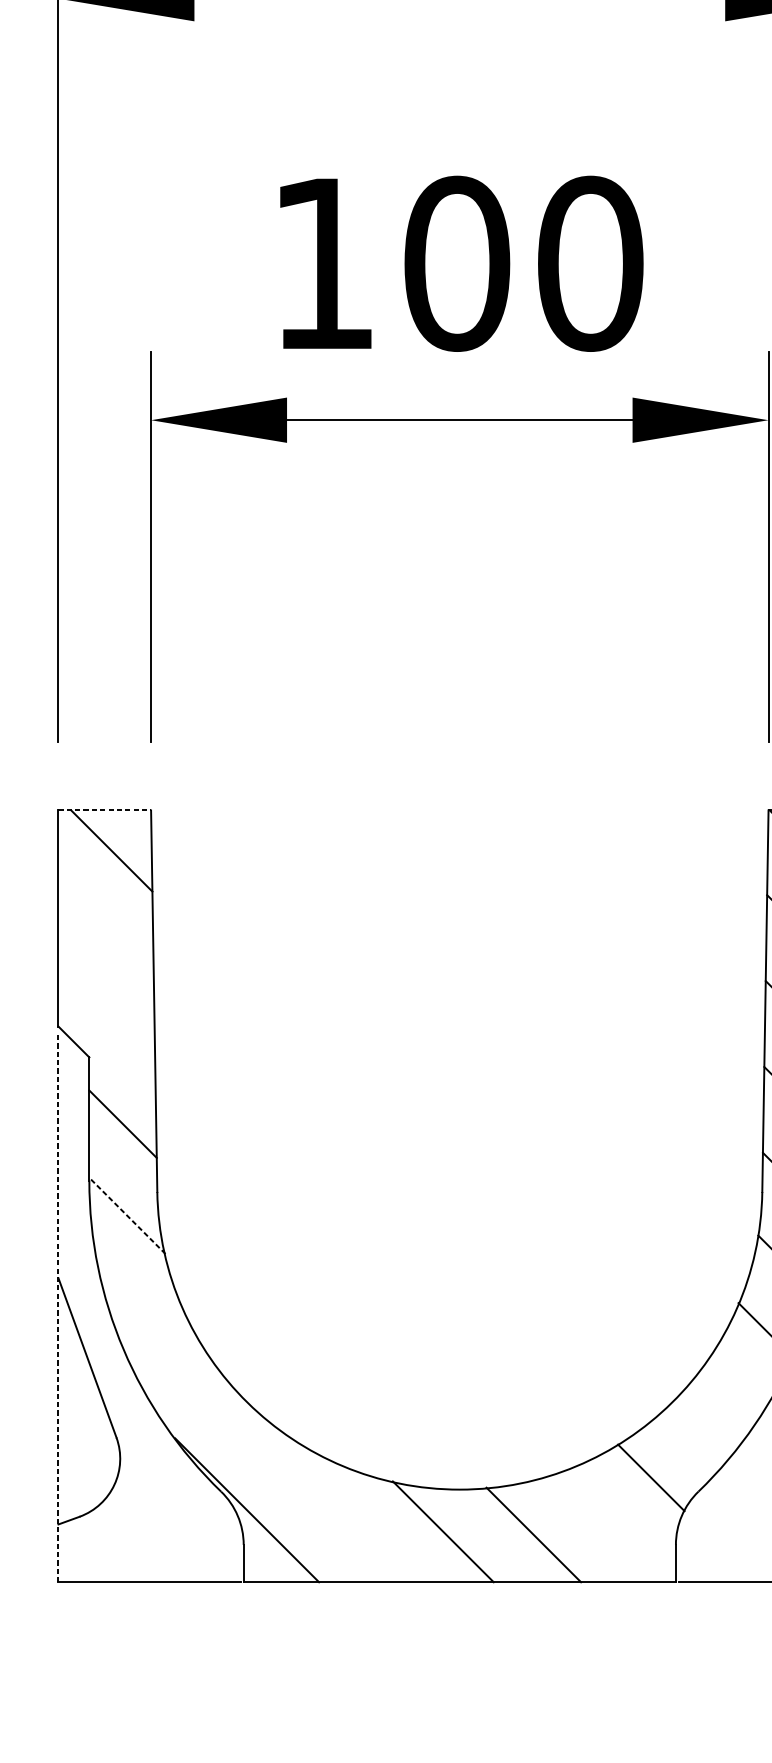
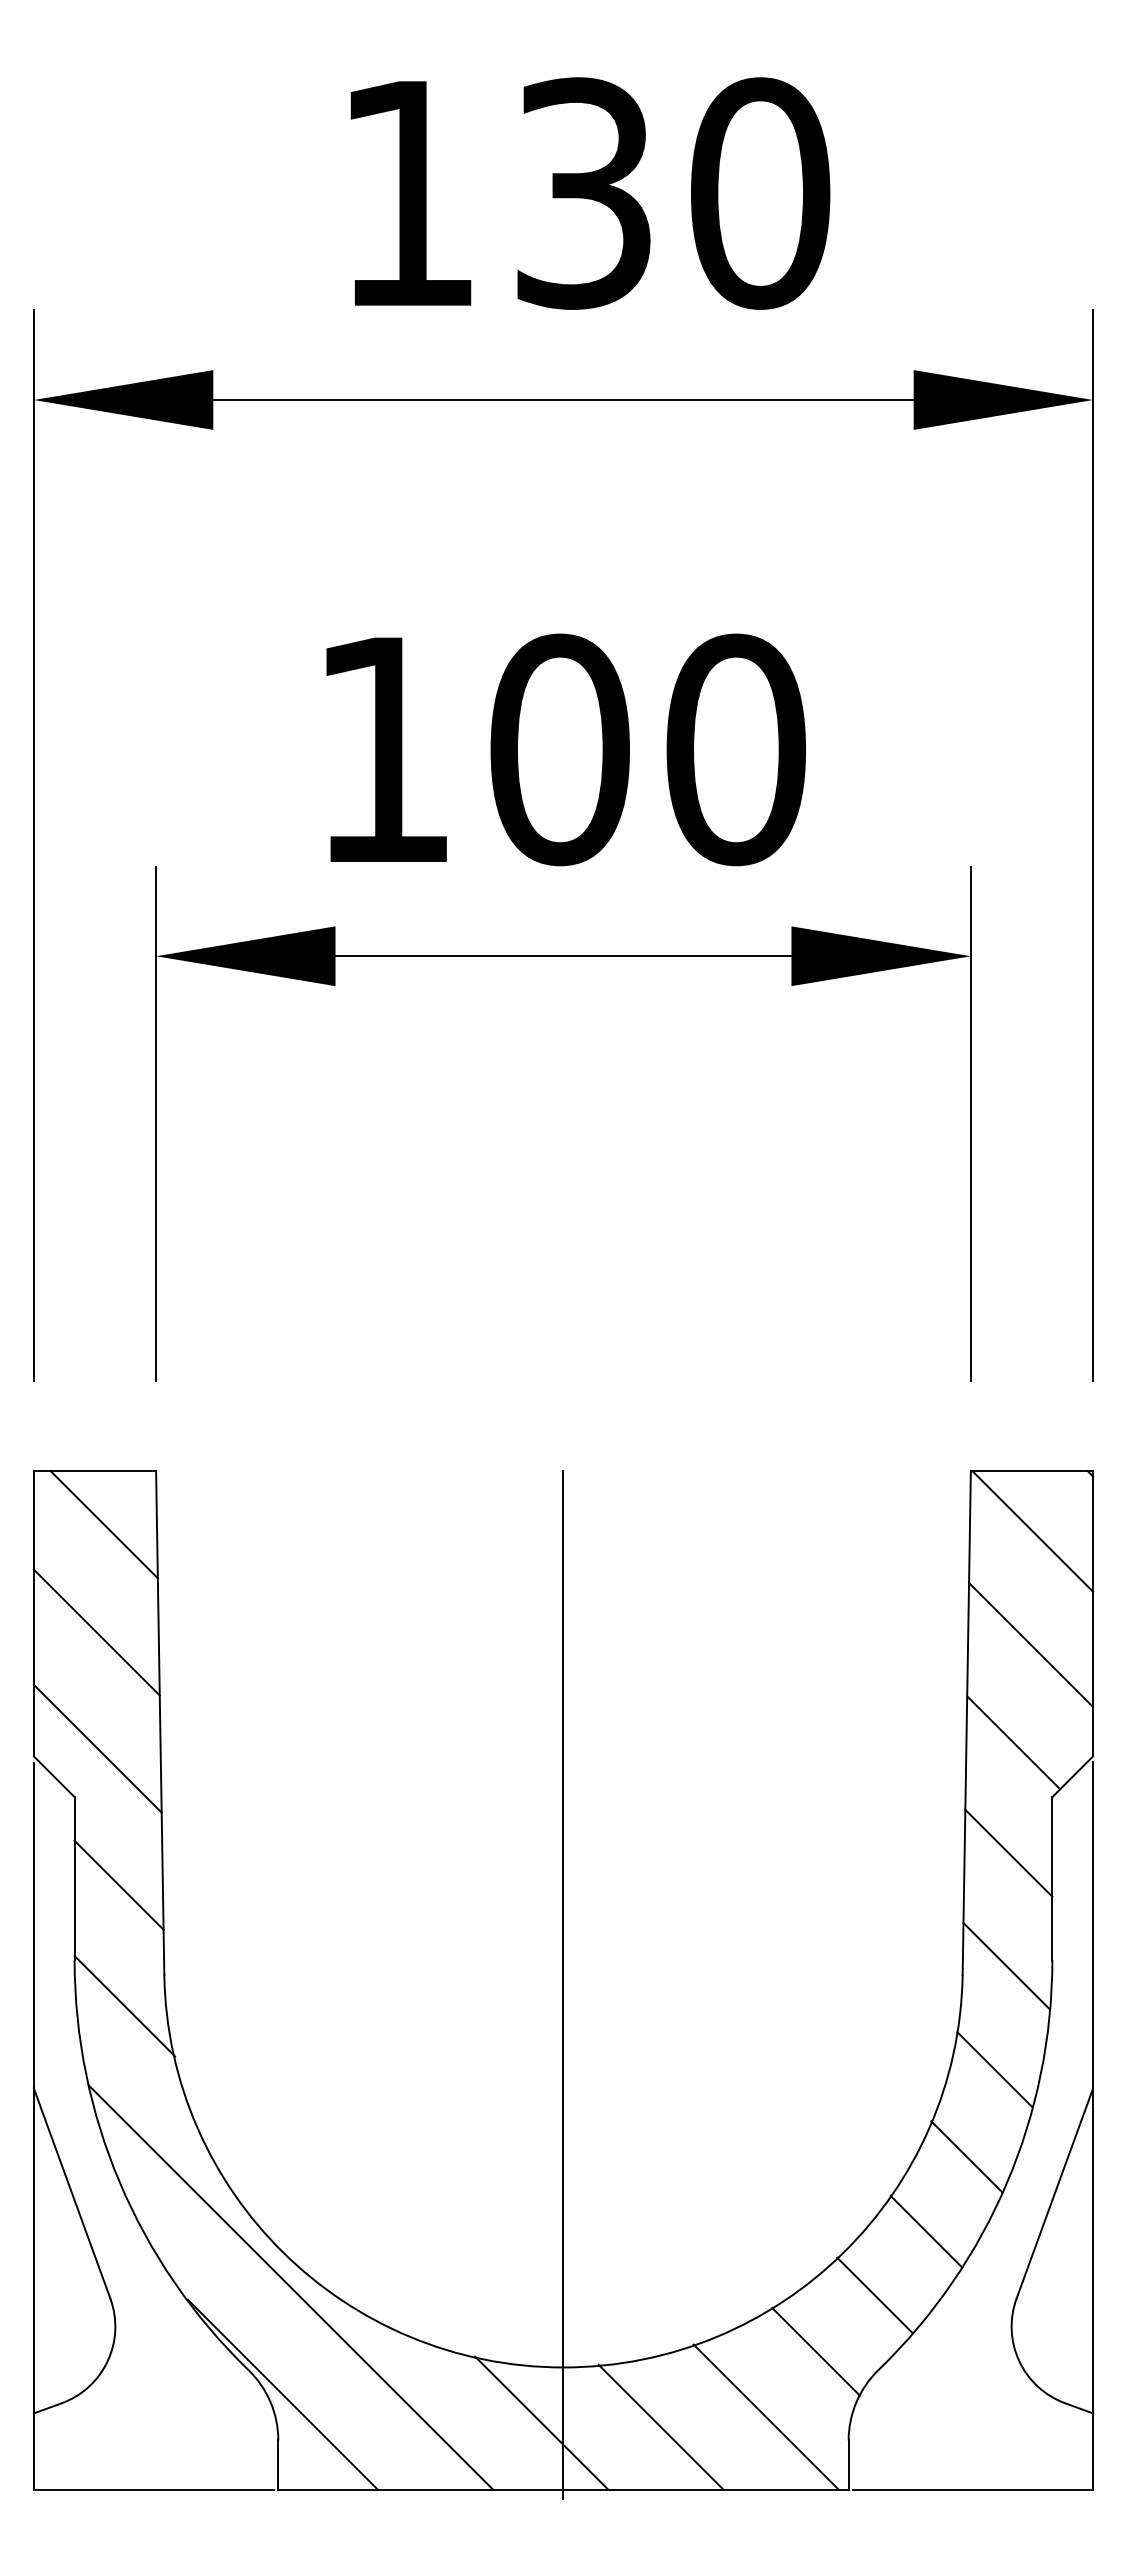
line: (105, 810) -> (95, 1471), dashed -> solid
line: (105, 932) -> (96, 1632), added
line: (106, 1020) -> (97, 1748), added
line: (459, 1199) -> (563, 1984), added
line: (127, 1215) -> (124, 2005), dashed -> solid
line: (58, 1306) -> (33, 2125), dashed -> solid
line: (734, 1386) -> (926, 2231), added
line: (252, 1429) -> (290, 2287), added
line: (695, 1435) -> (874, 2295), added
line: (612, 1526) -> (765, 2416), added

